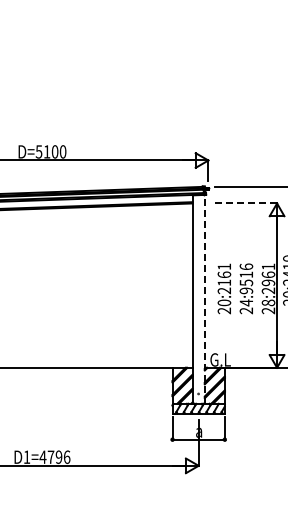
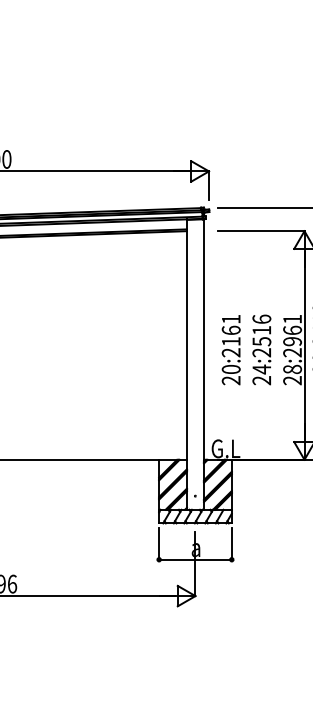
line: (246, 203) -> (261, 231), dashed -> solid
text: (246, 290) -> (261, 352), 24:9516 -> 24:2516
line: (204, 298) -> (203, 363), dashed -> solid

